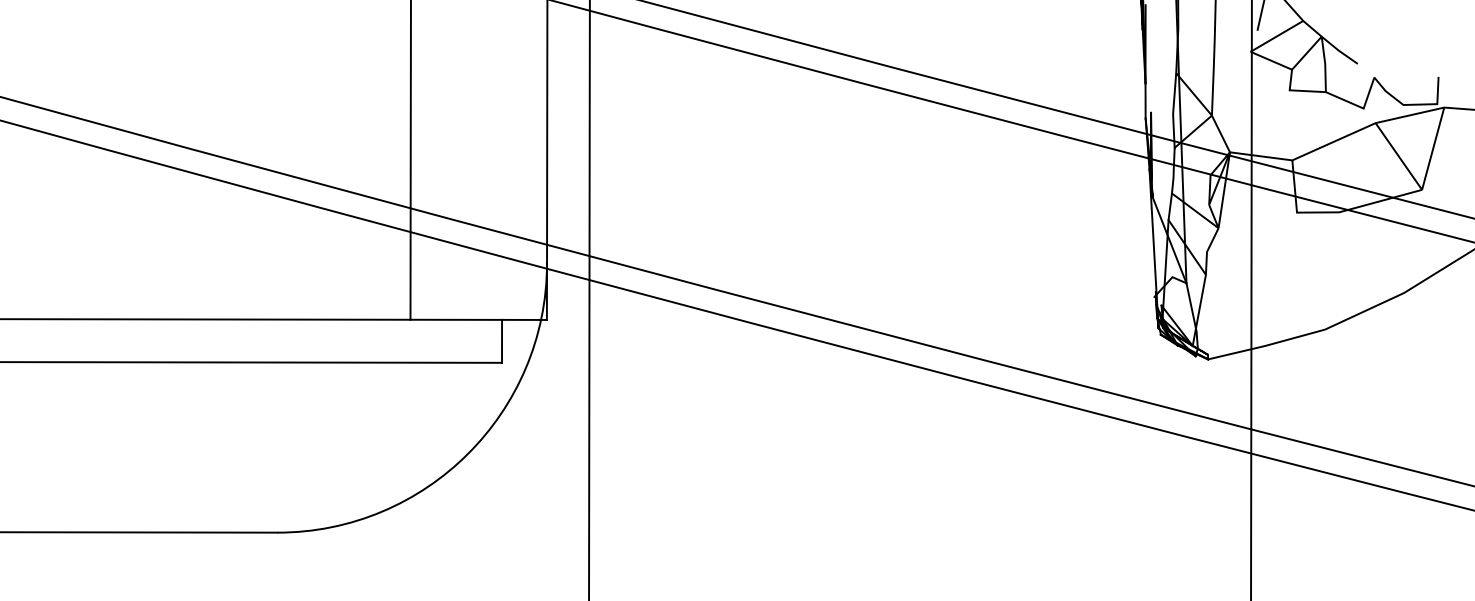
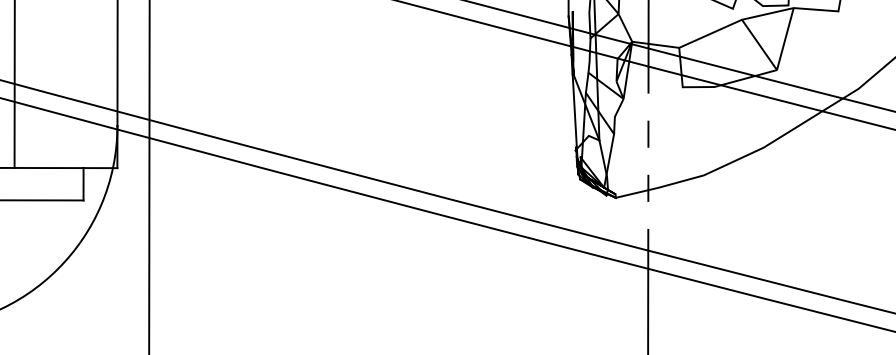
line: (1251, 307) -> (648, 158), solid -> dashed

